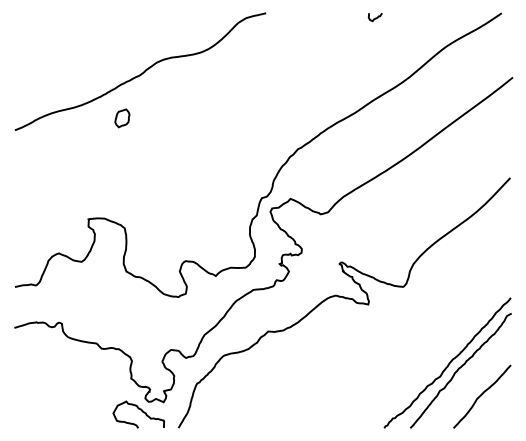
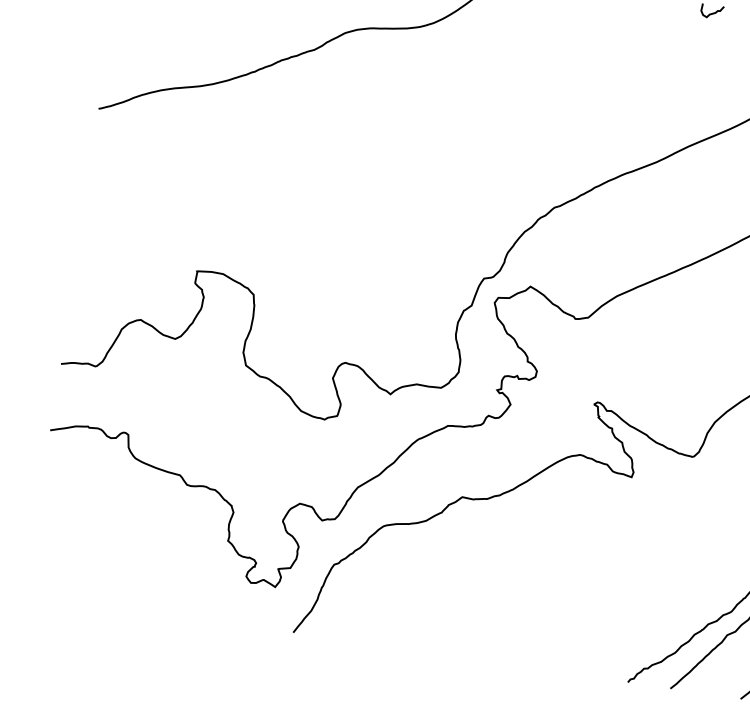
part: (122, 118) -> (276, 115), removed
curve: (141, 411) -> (236, 596), removed

